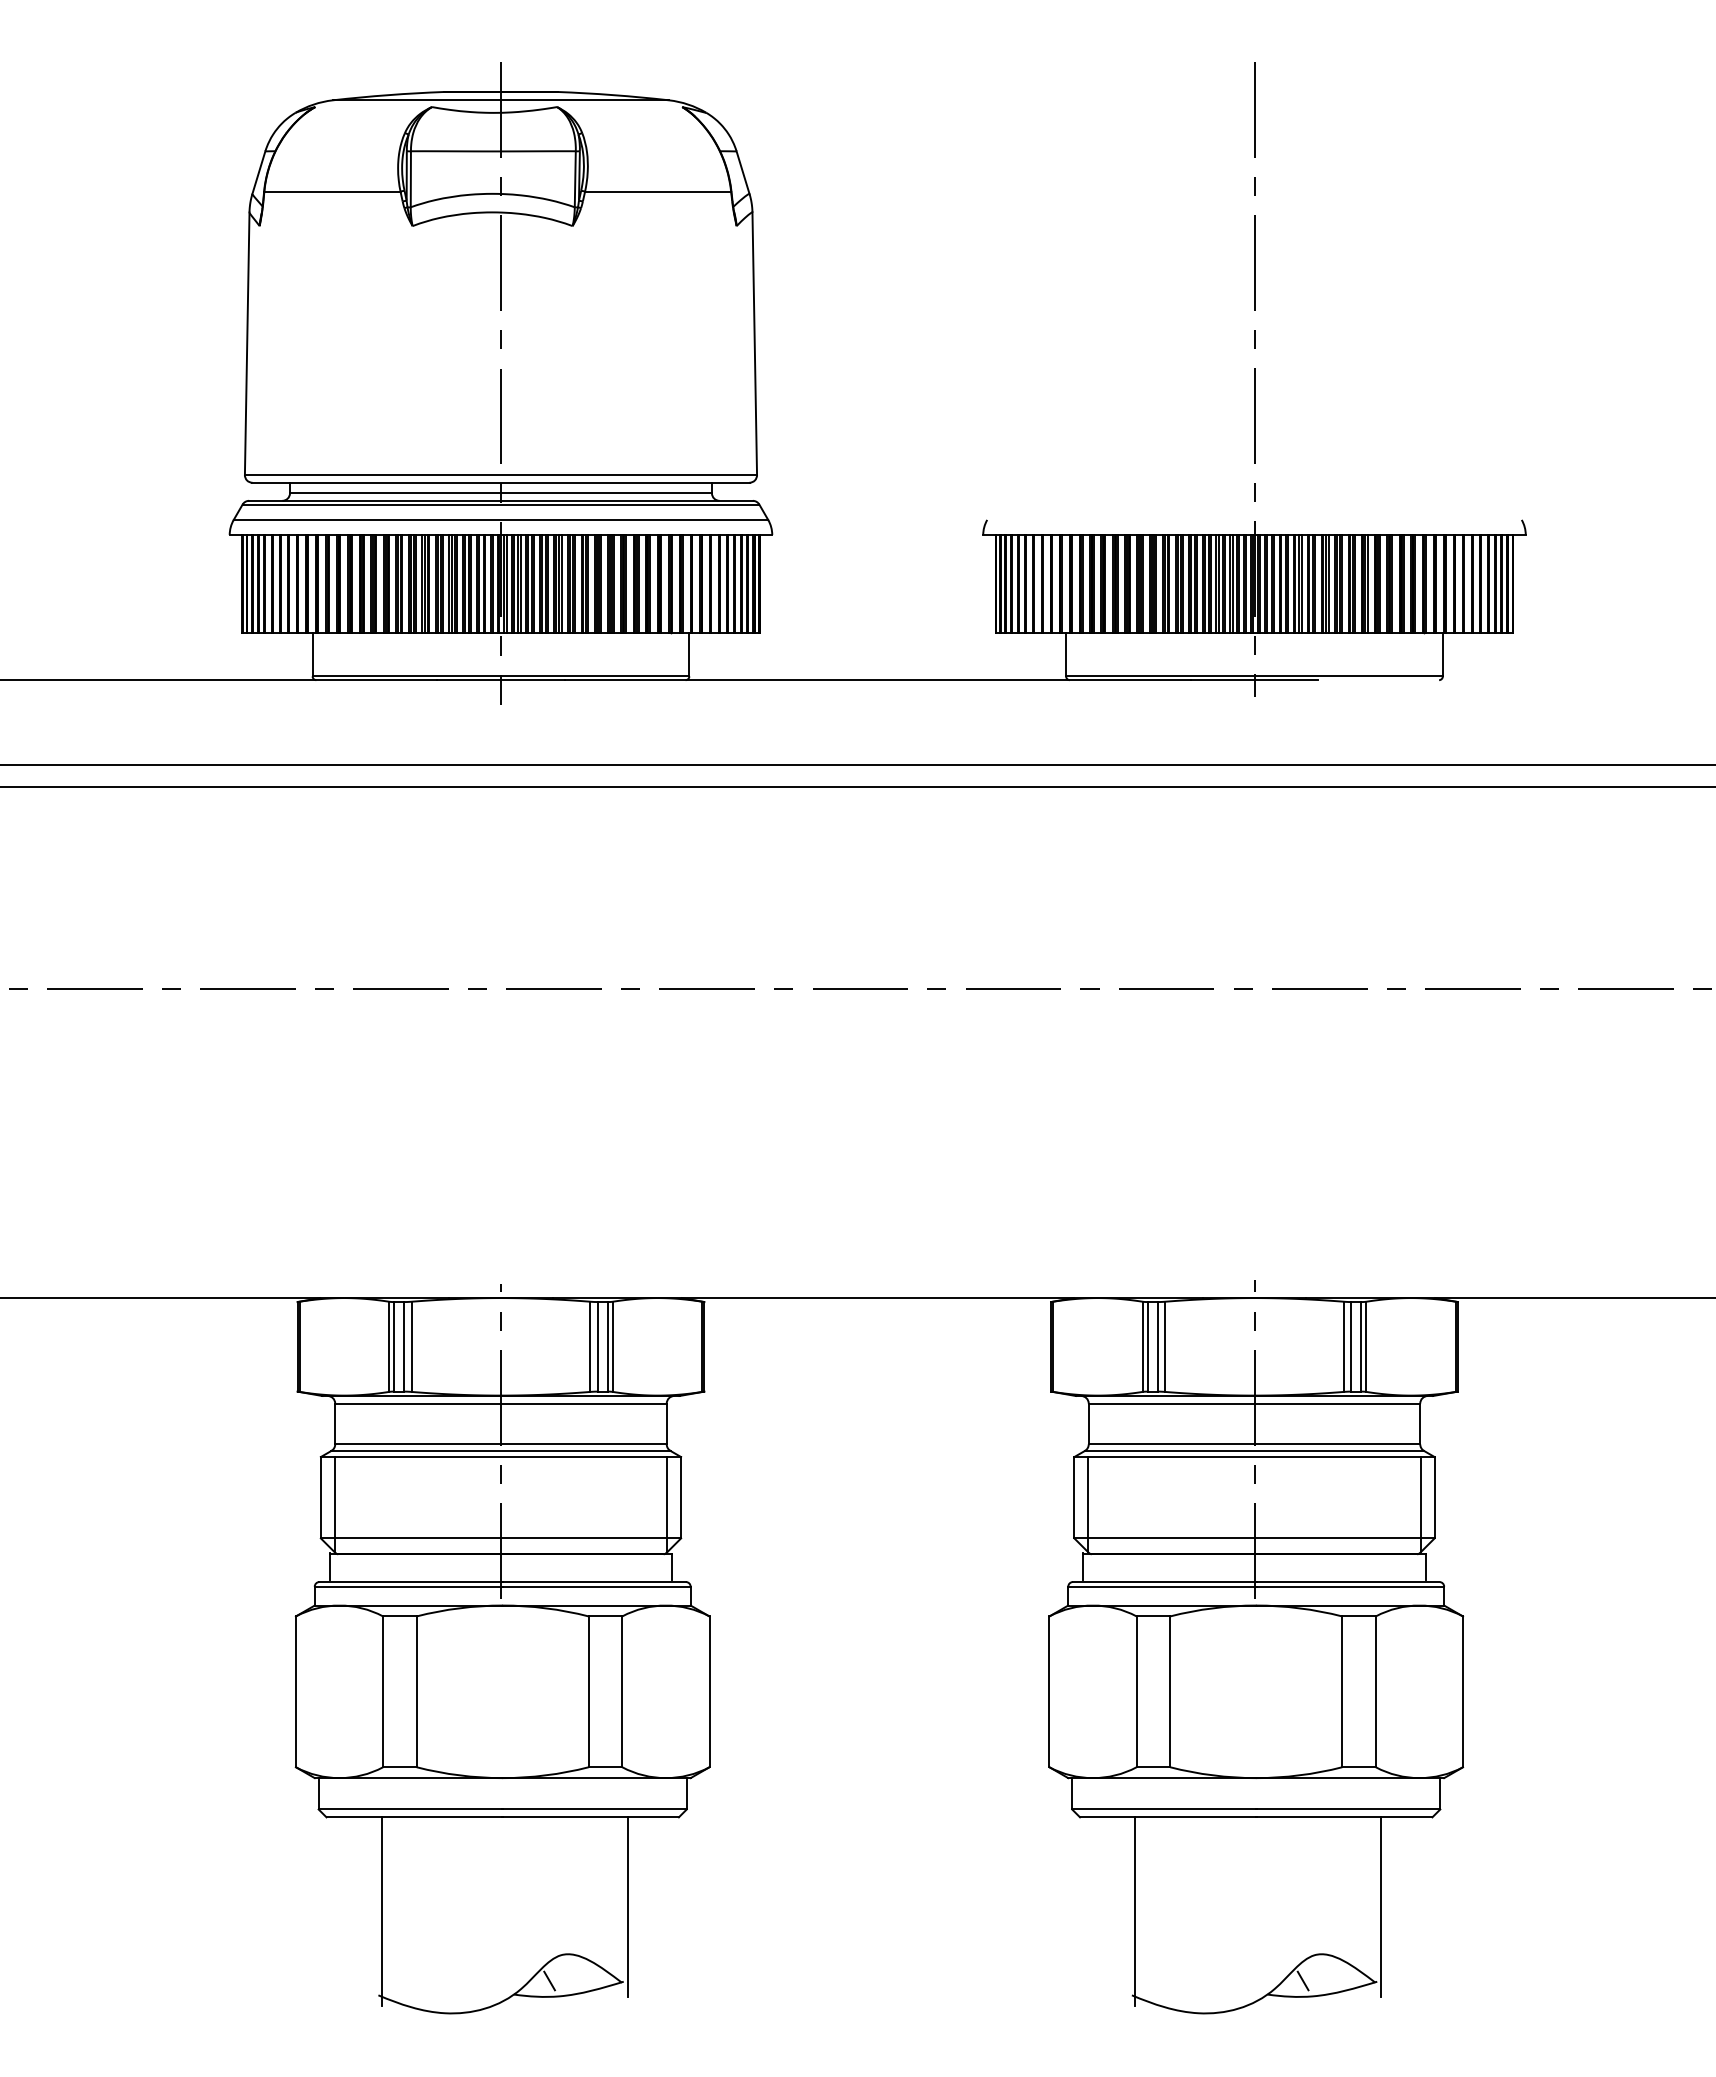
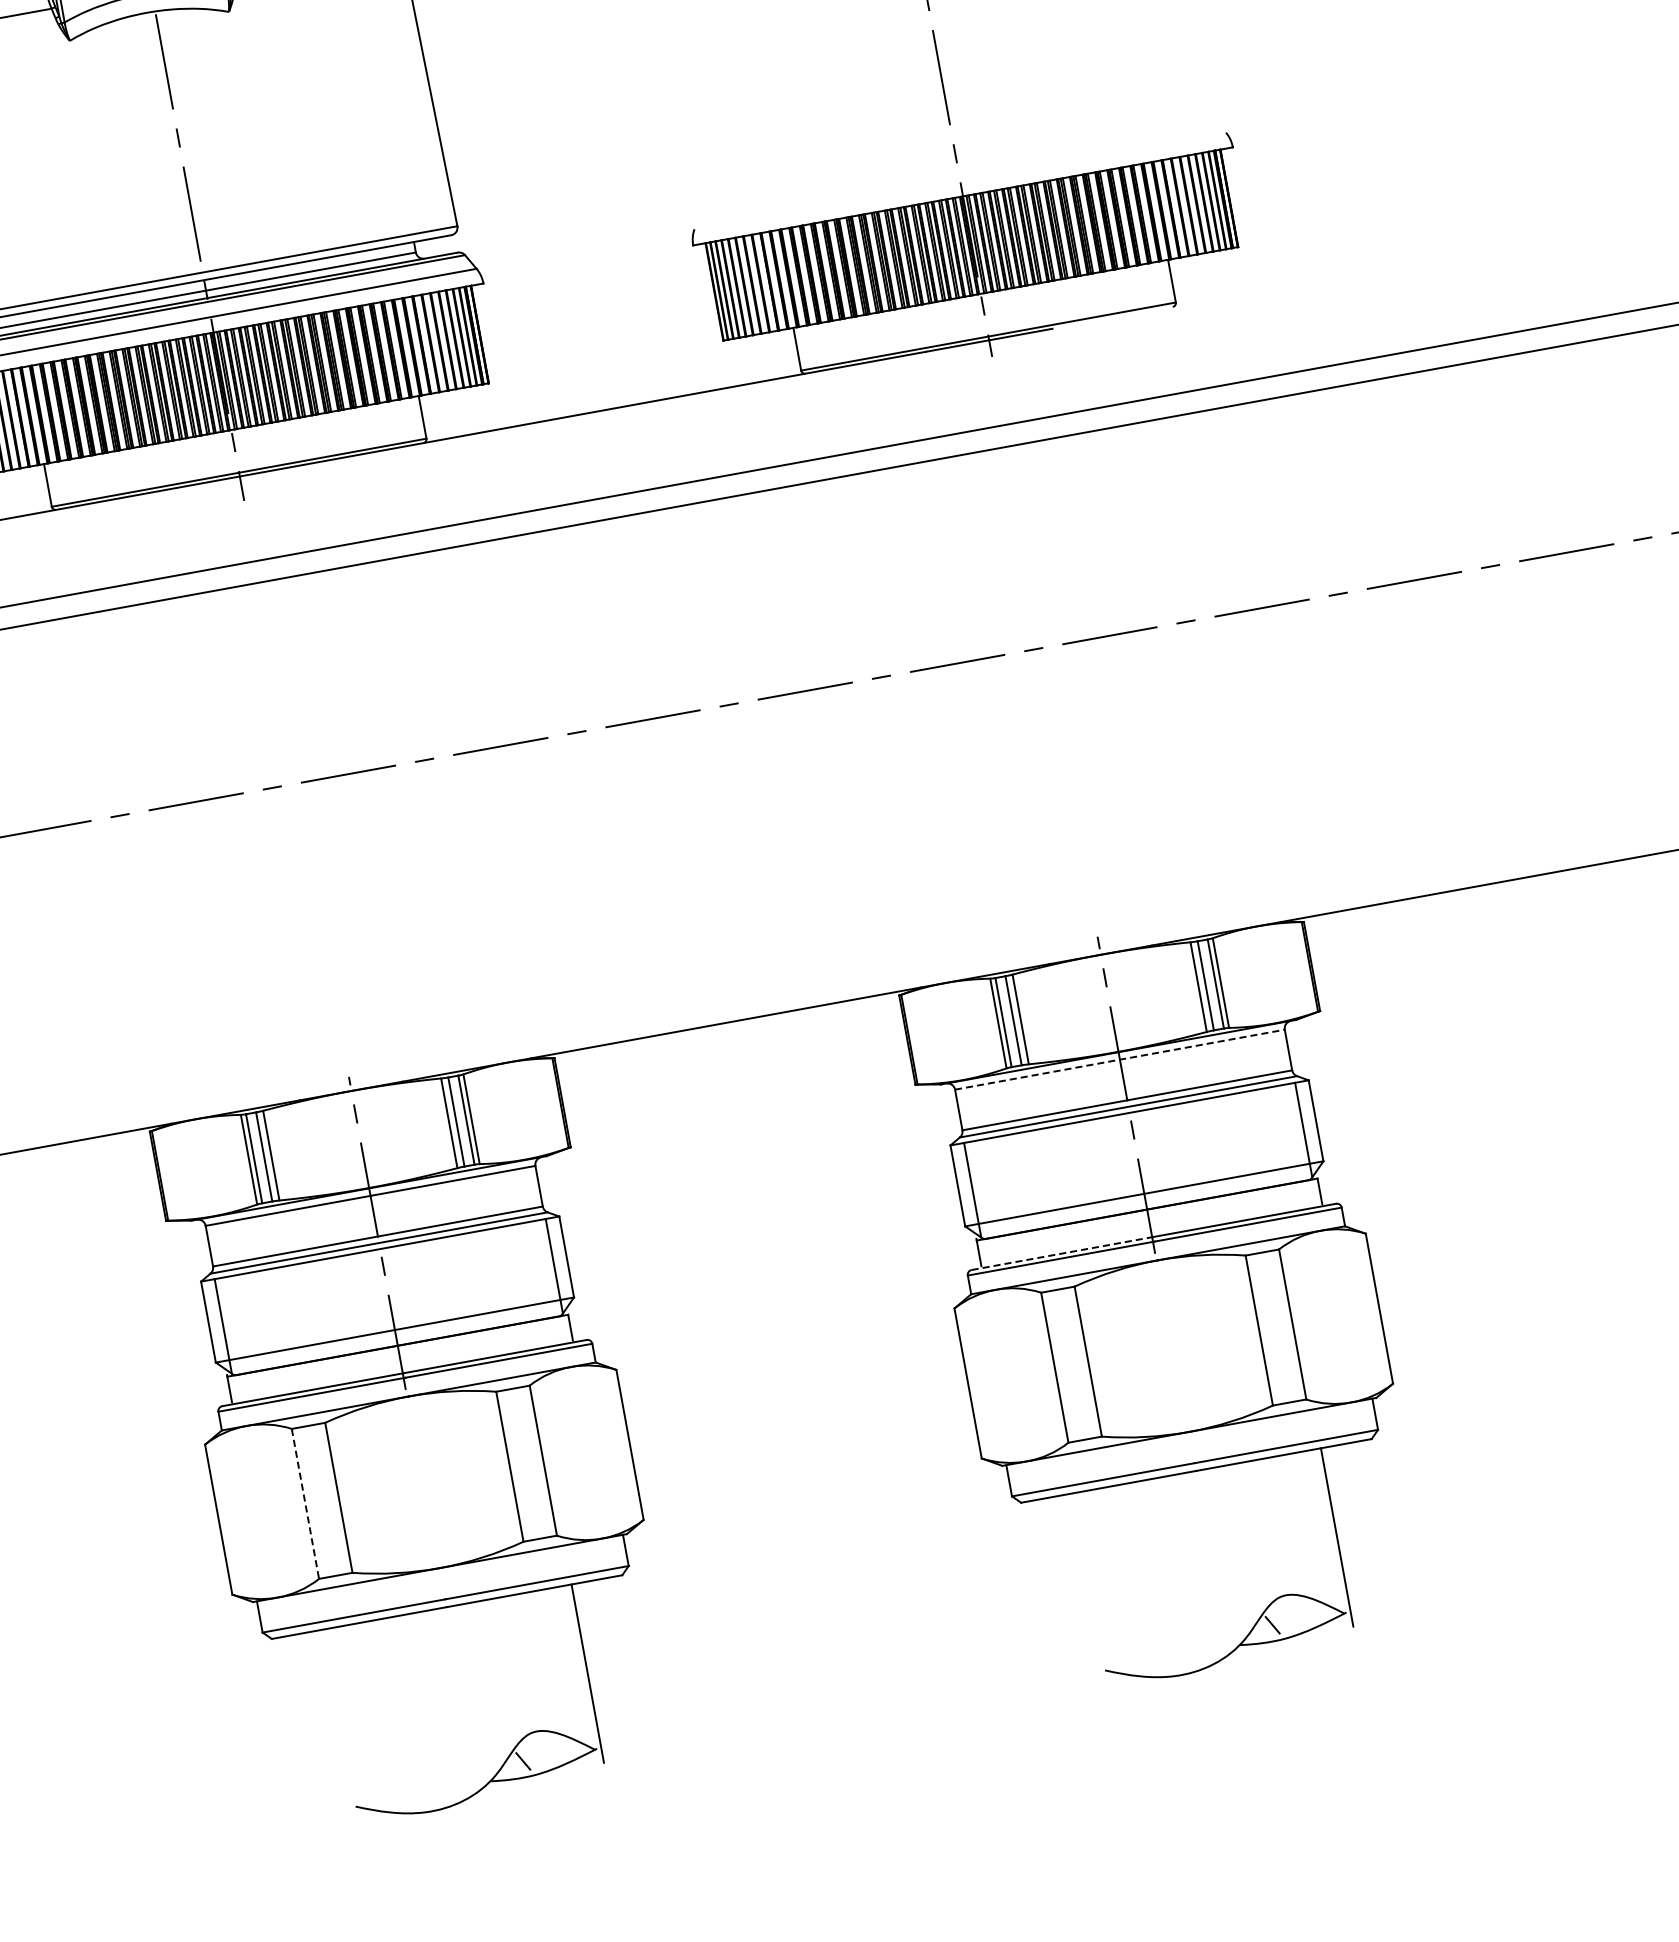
line: (1254, 1403) -> (1119, 1059), solid -> dashed
line: (1164, 1582) -> (1062, 1253), solid -> dashed
line: (383, 1692) -> (305, 1504), solid -> dashed
line: (381, 1911) -> (343, 1722), removed
line: (1135, 1911) -> (1093, 1586), removed

